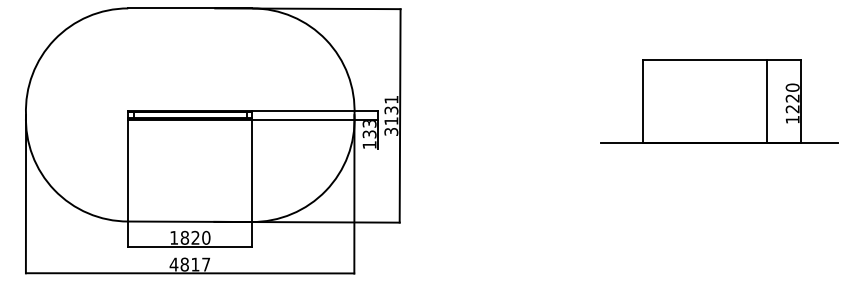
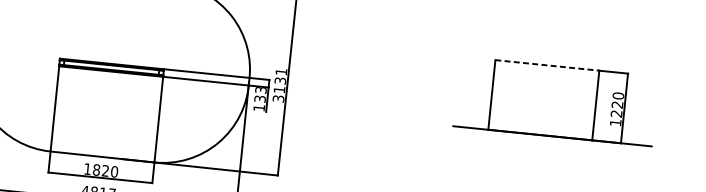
line: (705, 60) -> (547, 65), solid -> dashed

